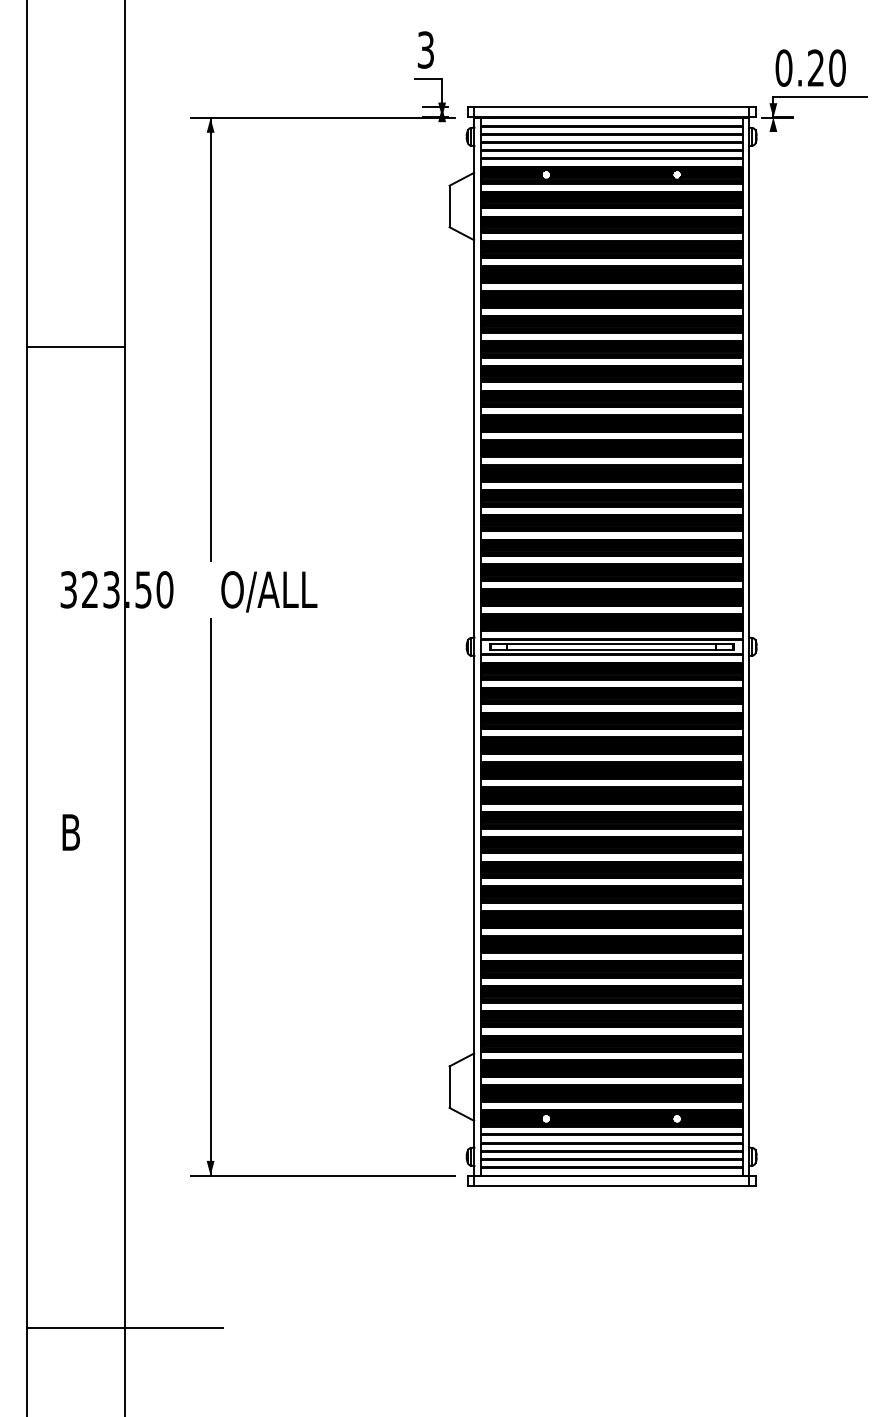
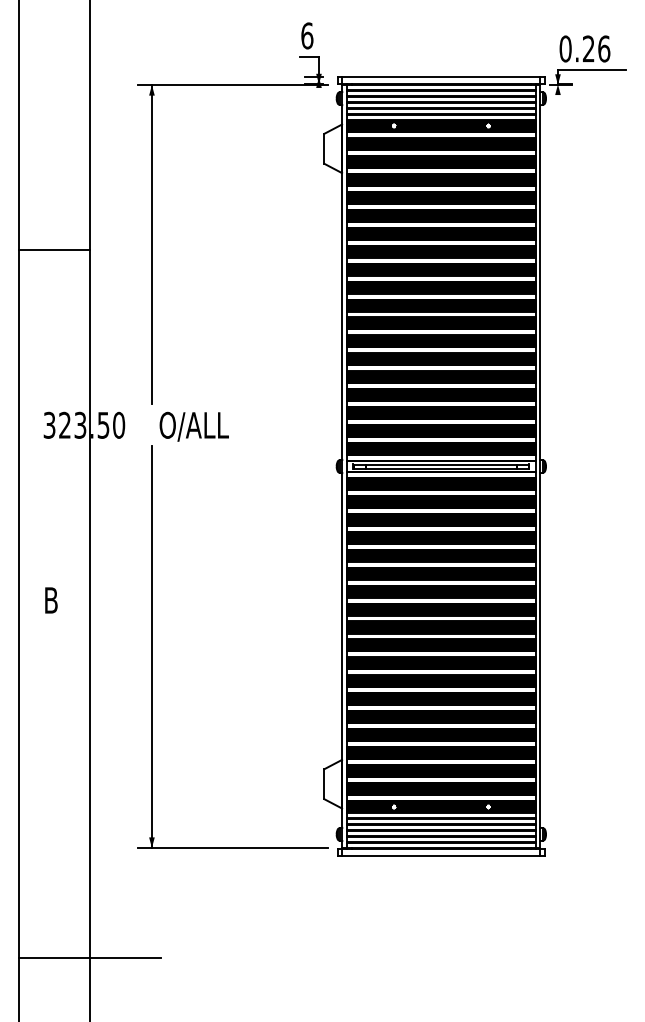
text: (425, 49) -> (306, 35), 3 -> 6
text: (837, 67) -> (604, 48), 0.20 -> 0.26

